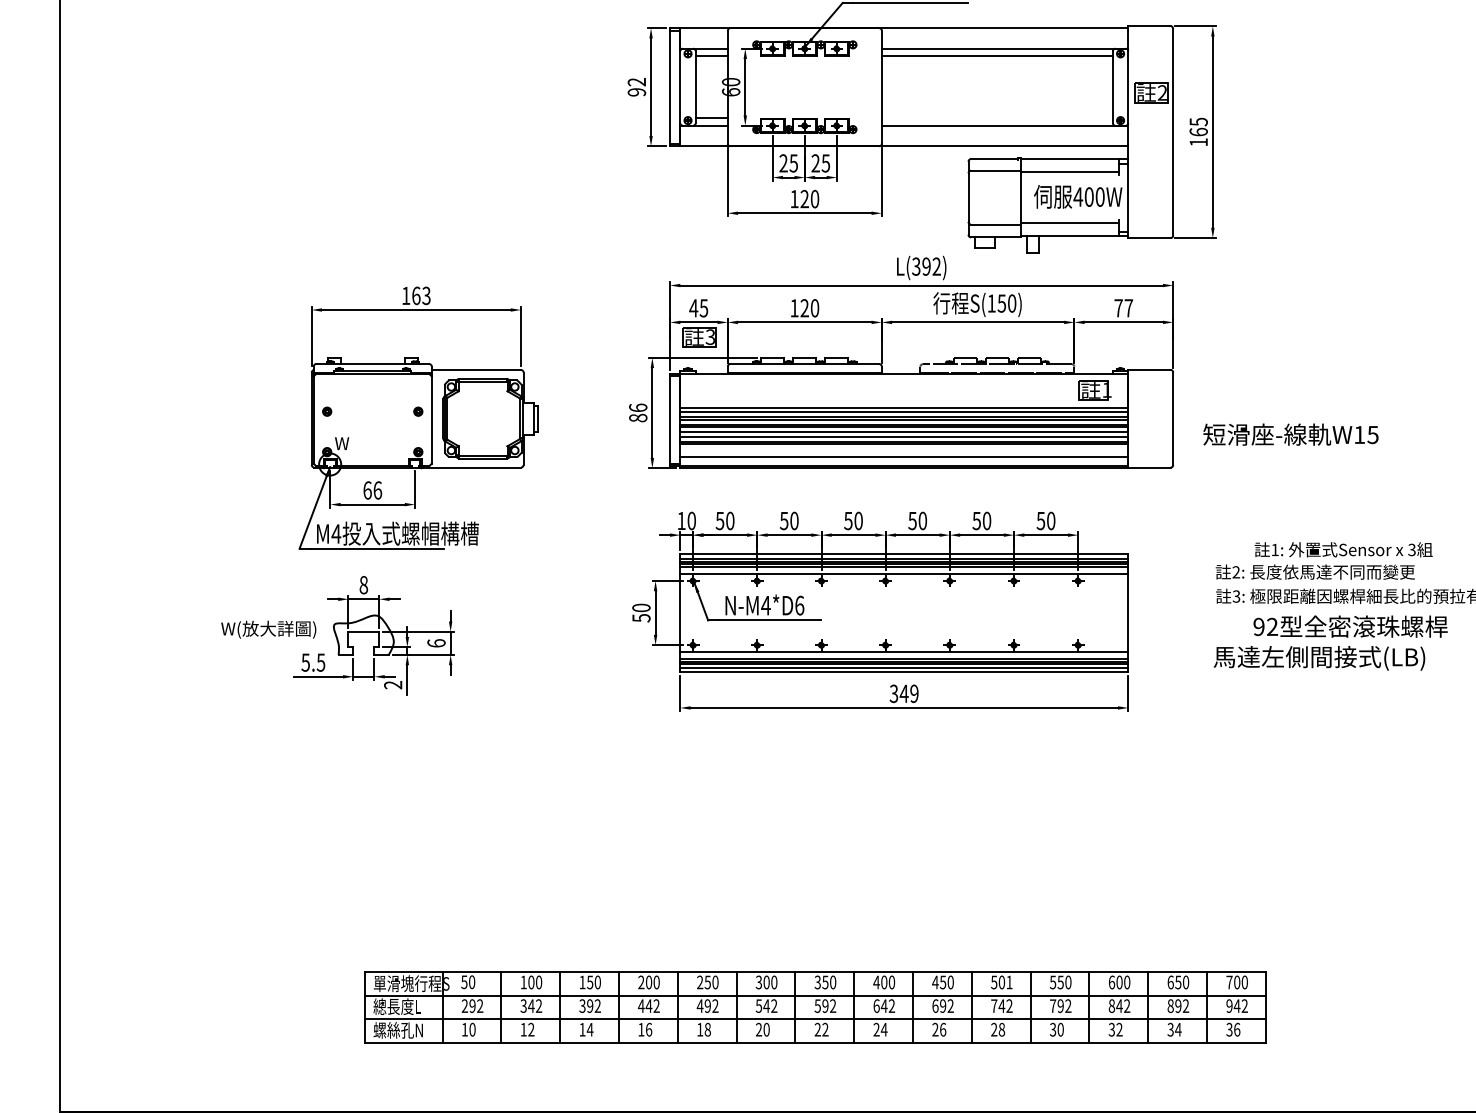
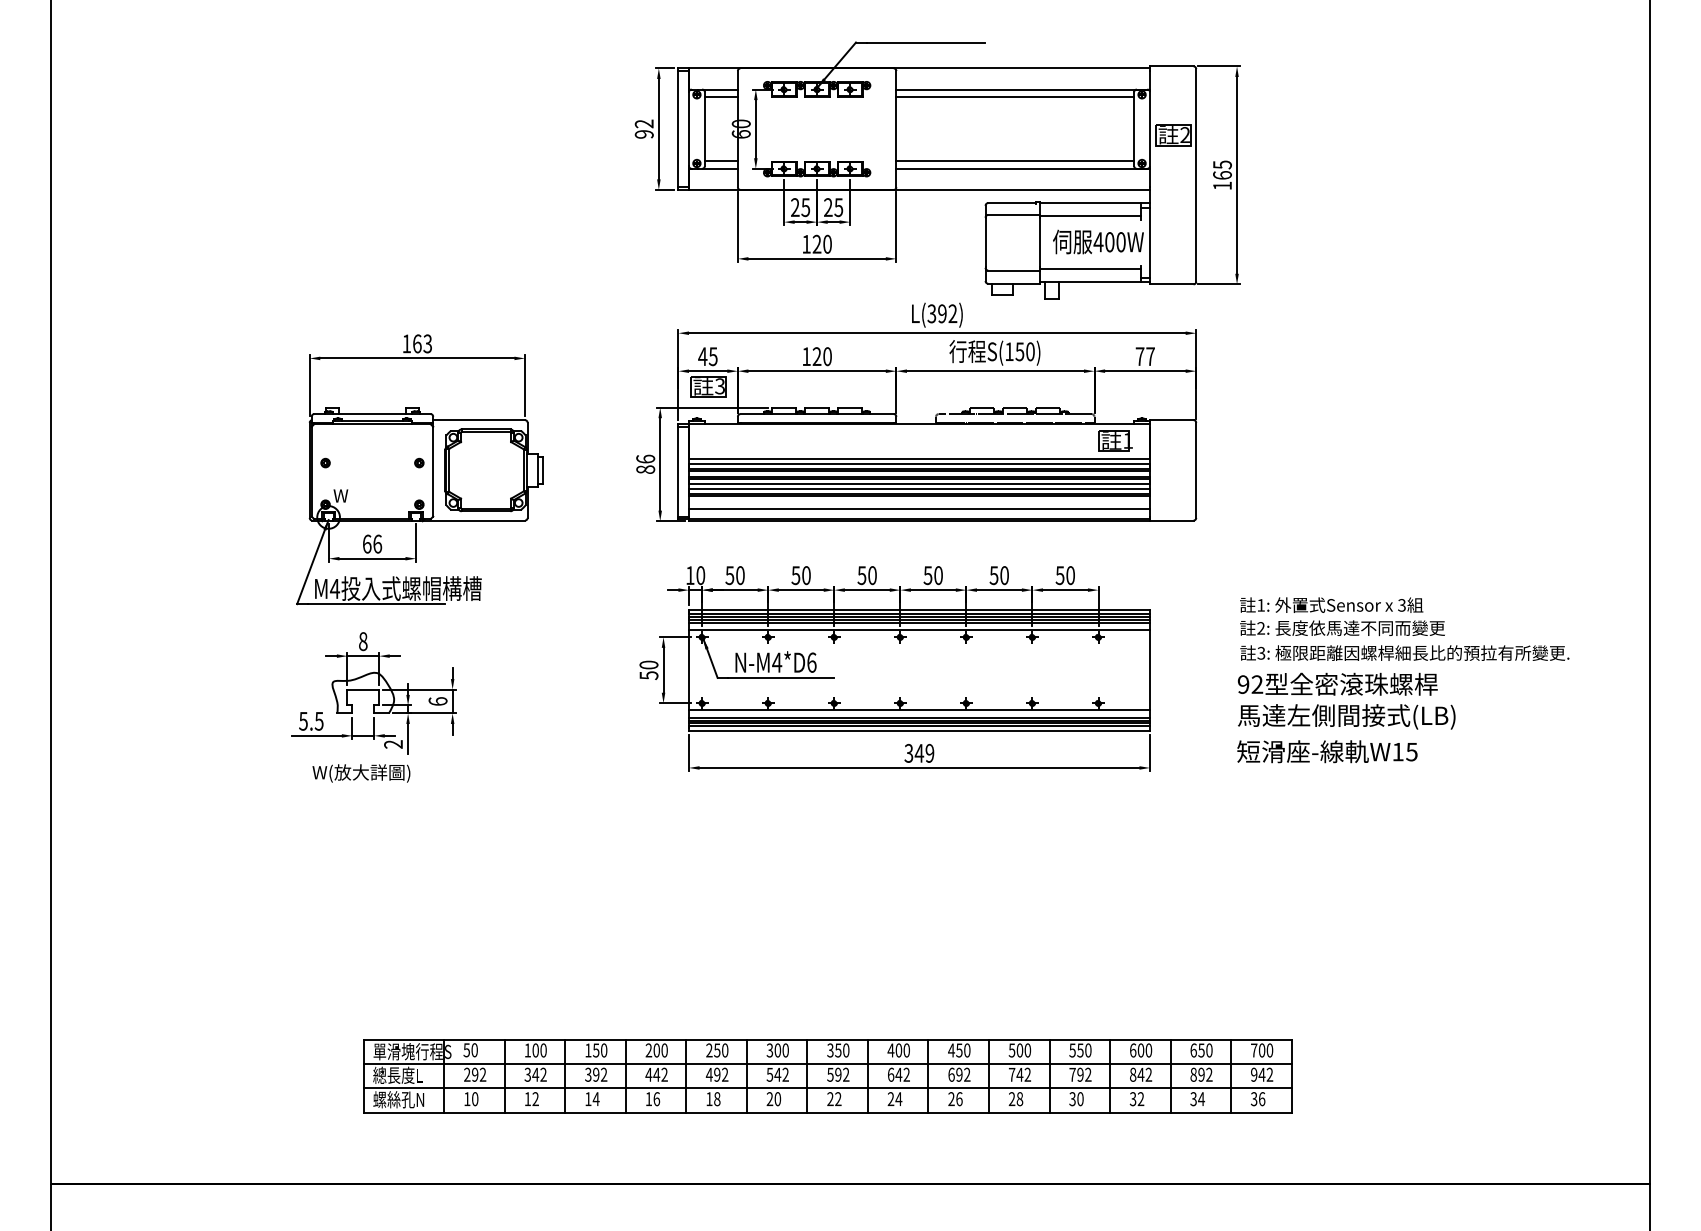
line: (997, 117) -> (1015, 160), added
text: (1291, 434) -> (1327, 751), moved
text: (1343, 549) -> (1331, 604), moved
text: (1350, 625) -> (1337, 683), moved
text: (268, 629) -> (361, 773), moved
text: (1009, 982) -> (1027, 1050), 501 -> 500

